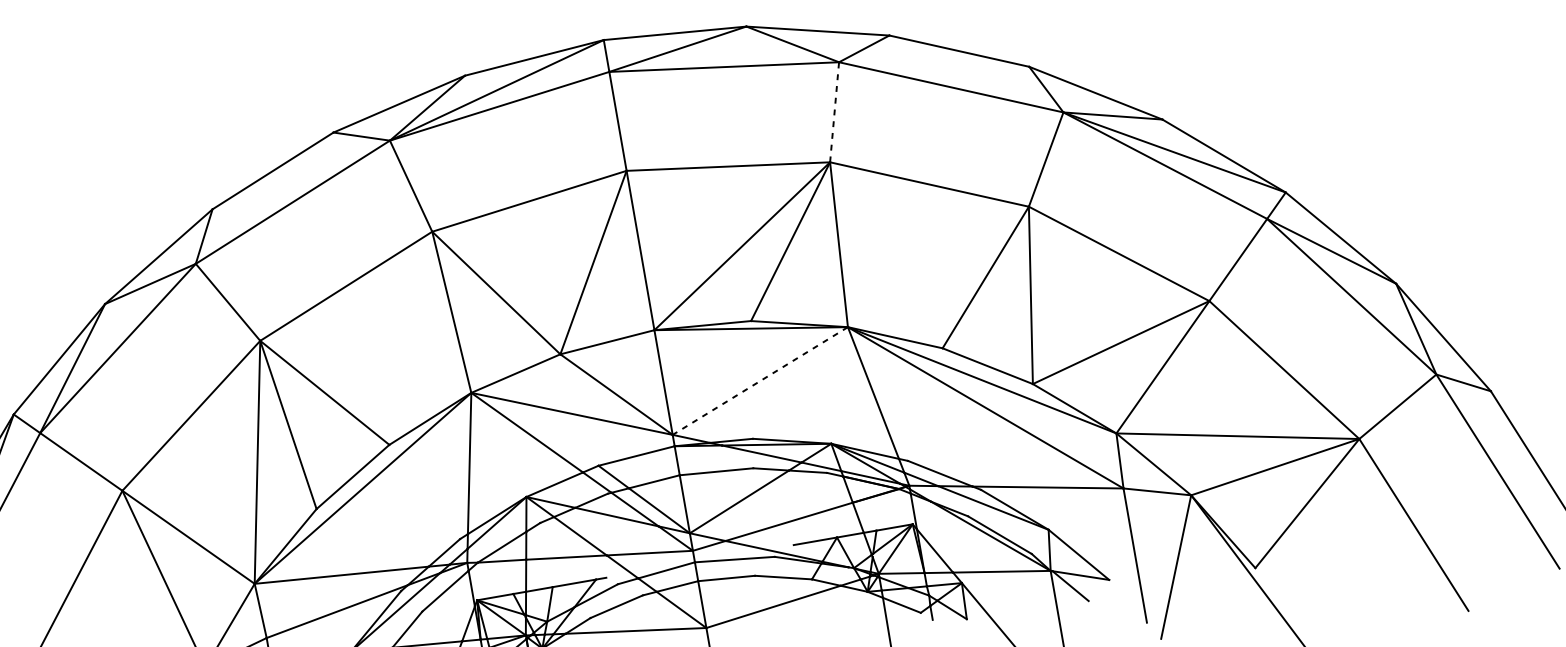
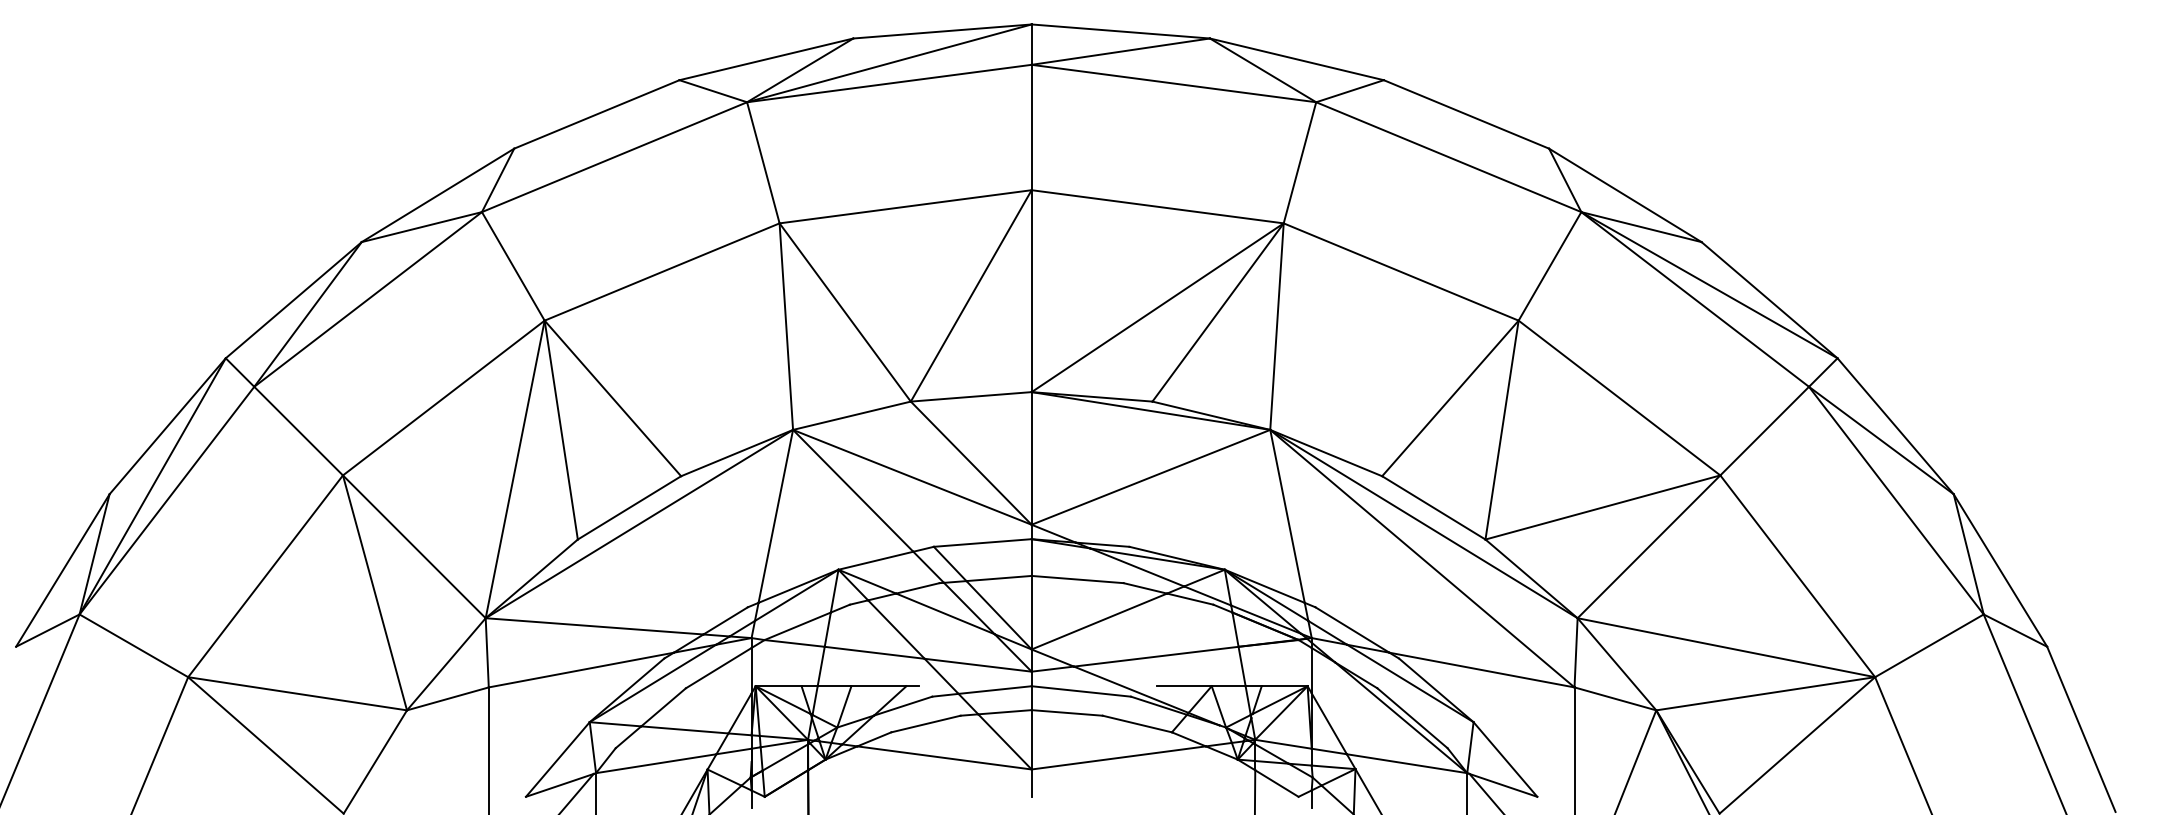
line: (834, 112) -> (1299, 162), dashed -> solid
line: (759, 381) -> (1150, 477), dashed -> solid

